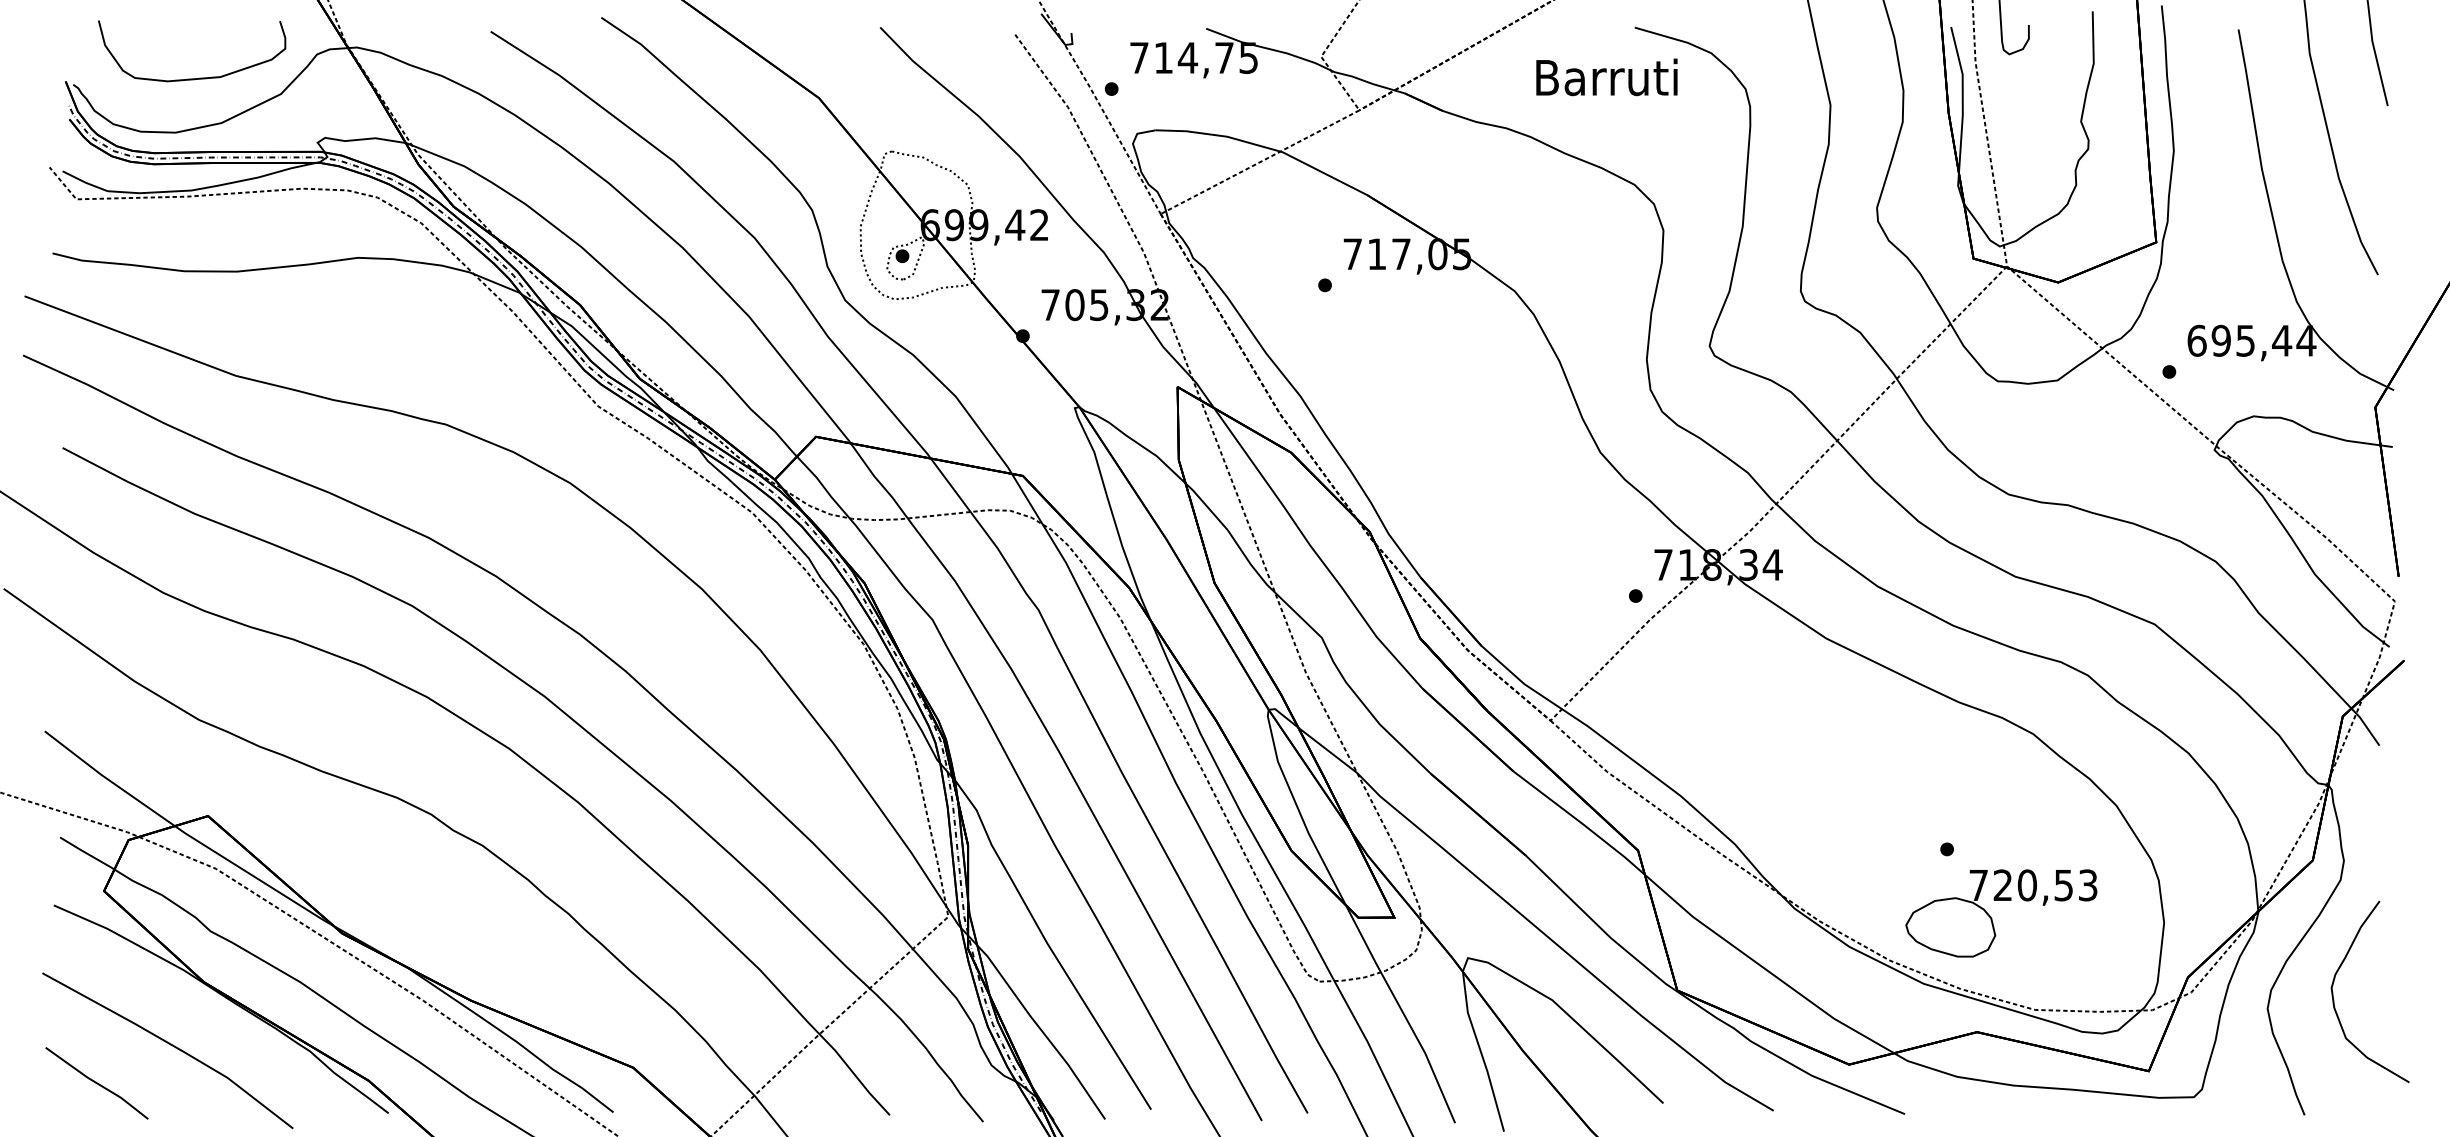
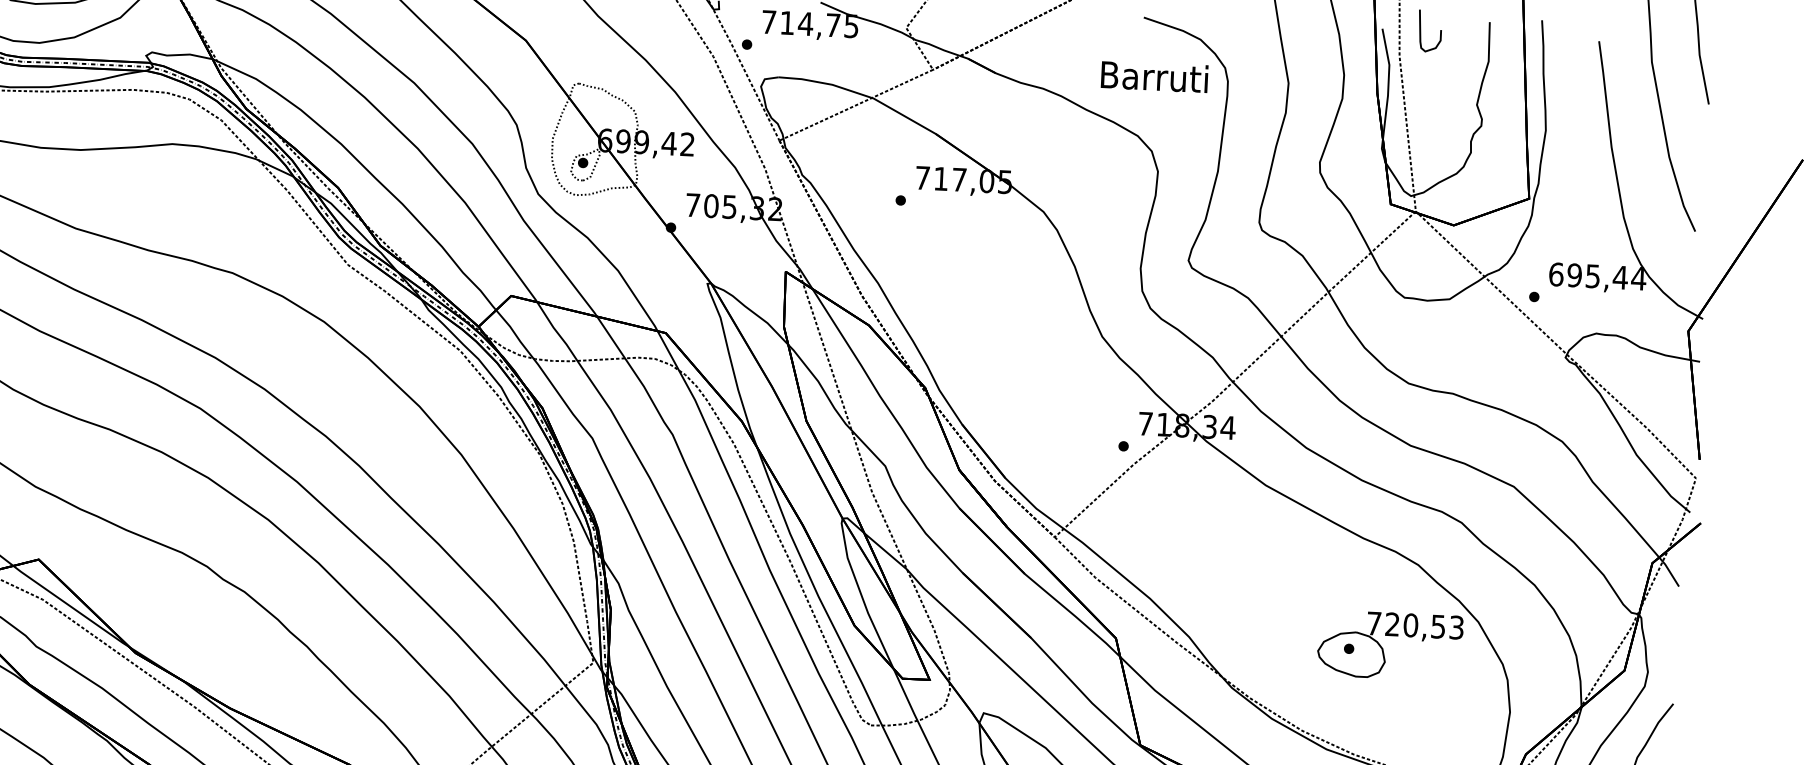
text: (1606, 77) -> (1154, 76), moved
part: (1992, 918) -> (1383, 649), moved

